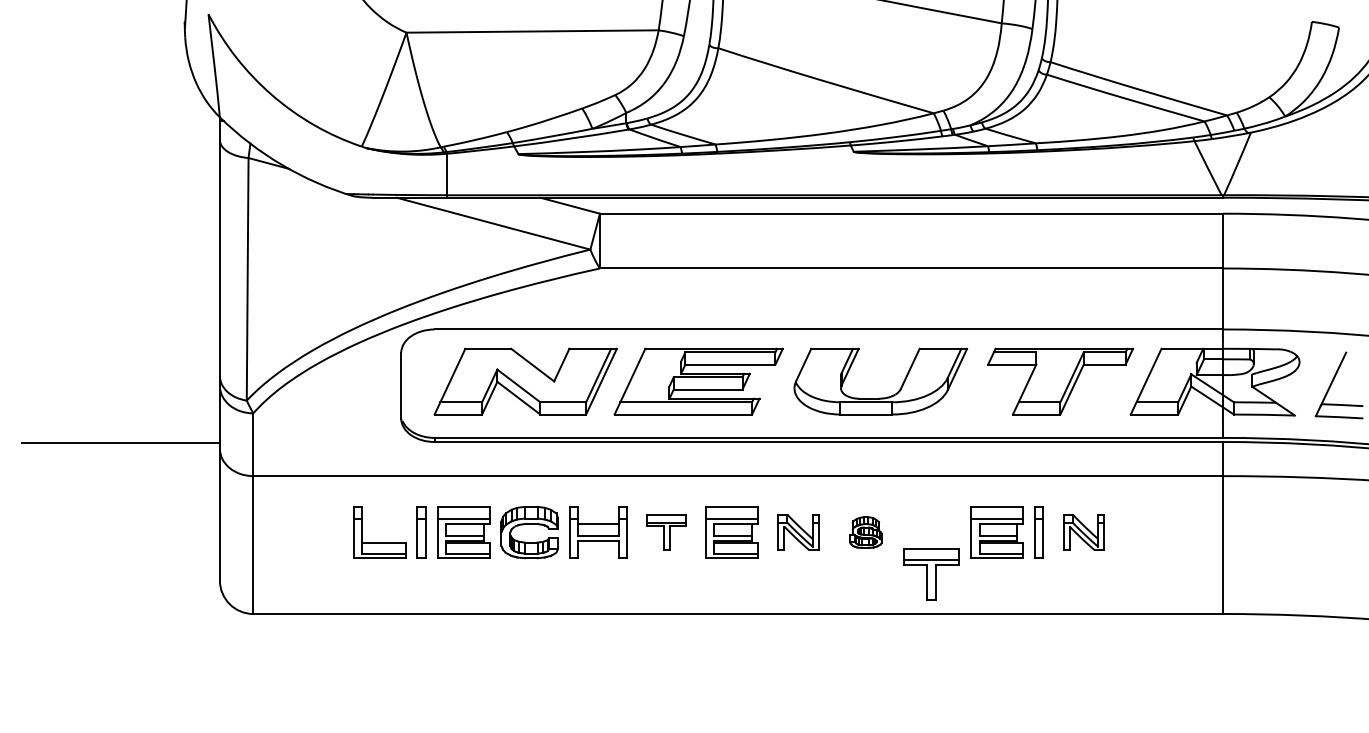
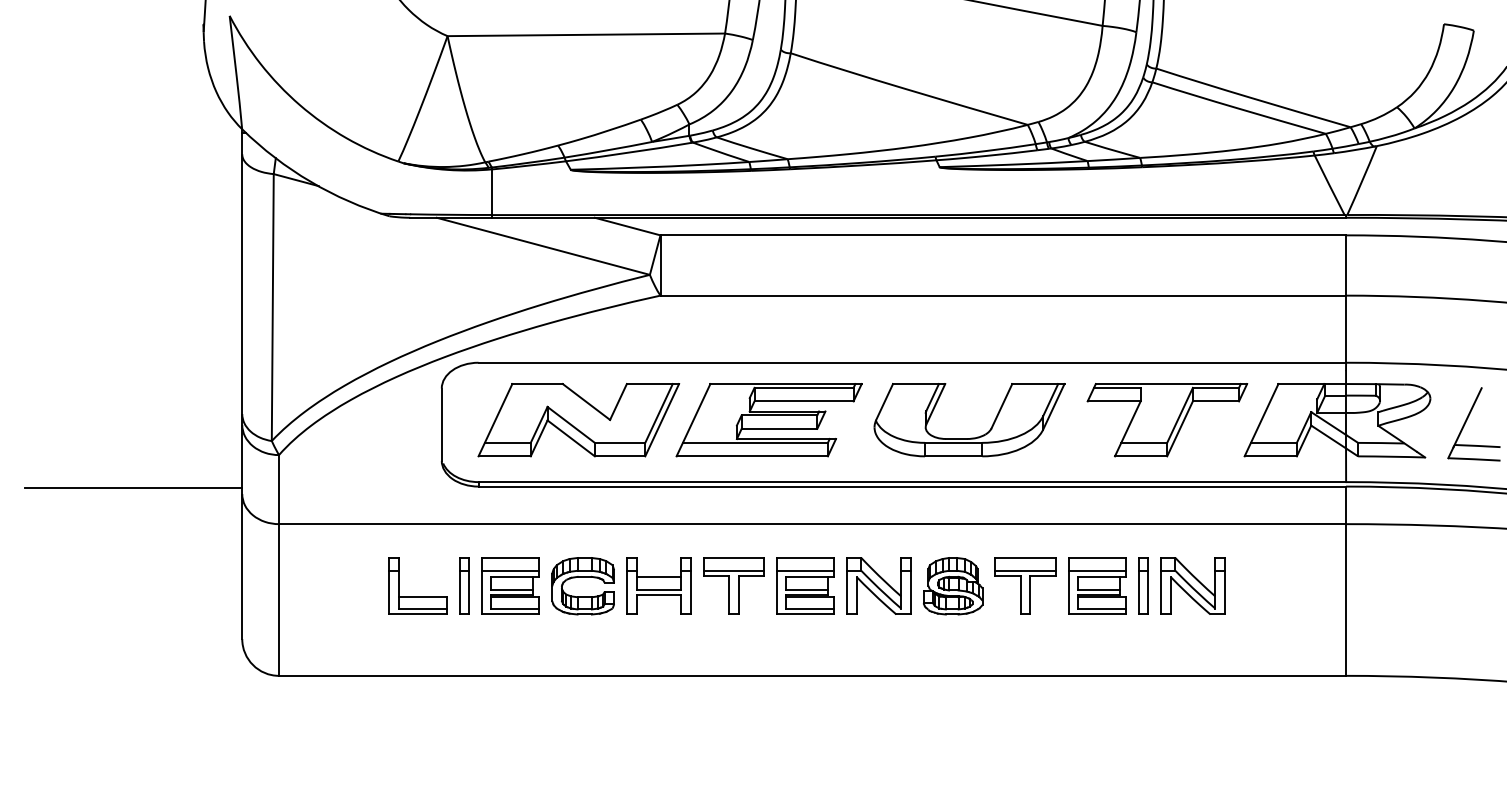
part: (666, 531) -> (733, 585), size x1.43
part: (798, 531) -> (878, 585), size x1.43
part: (1083, 531) -> (1192, 585), size x1.43
part: (866, 532) -> (953, 586), size x1.67
part: (931, 573) -> (1025, 585), moved

